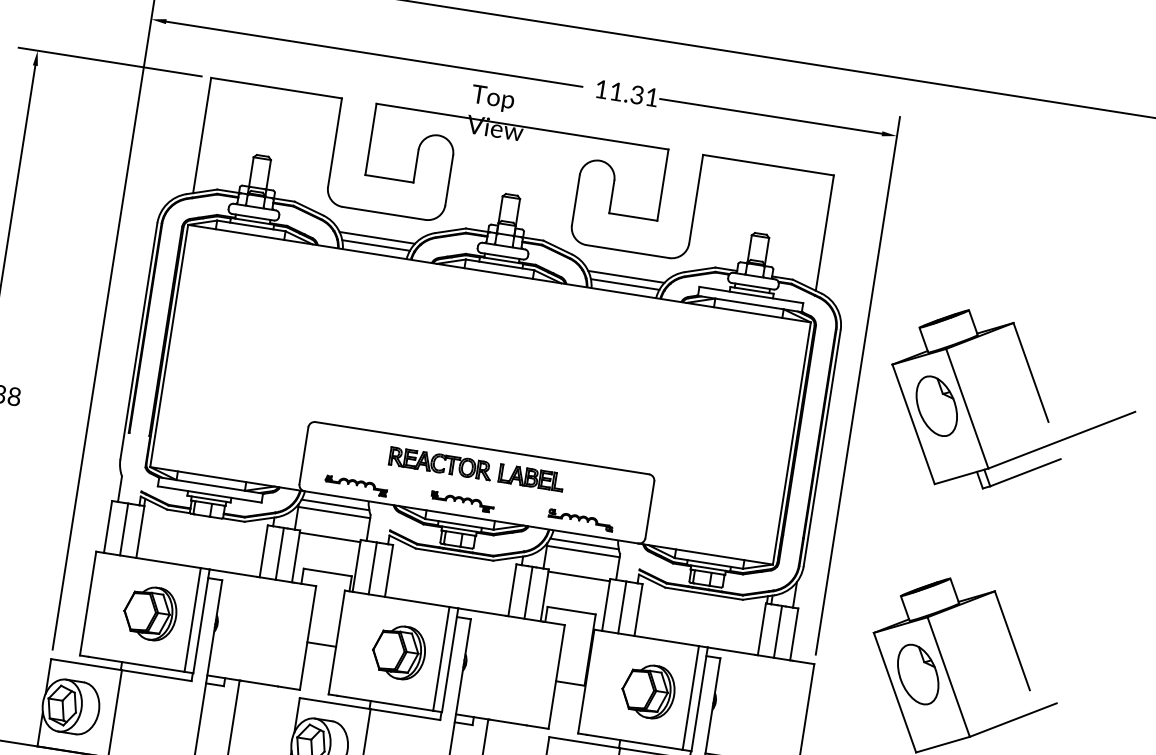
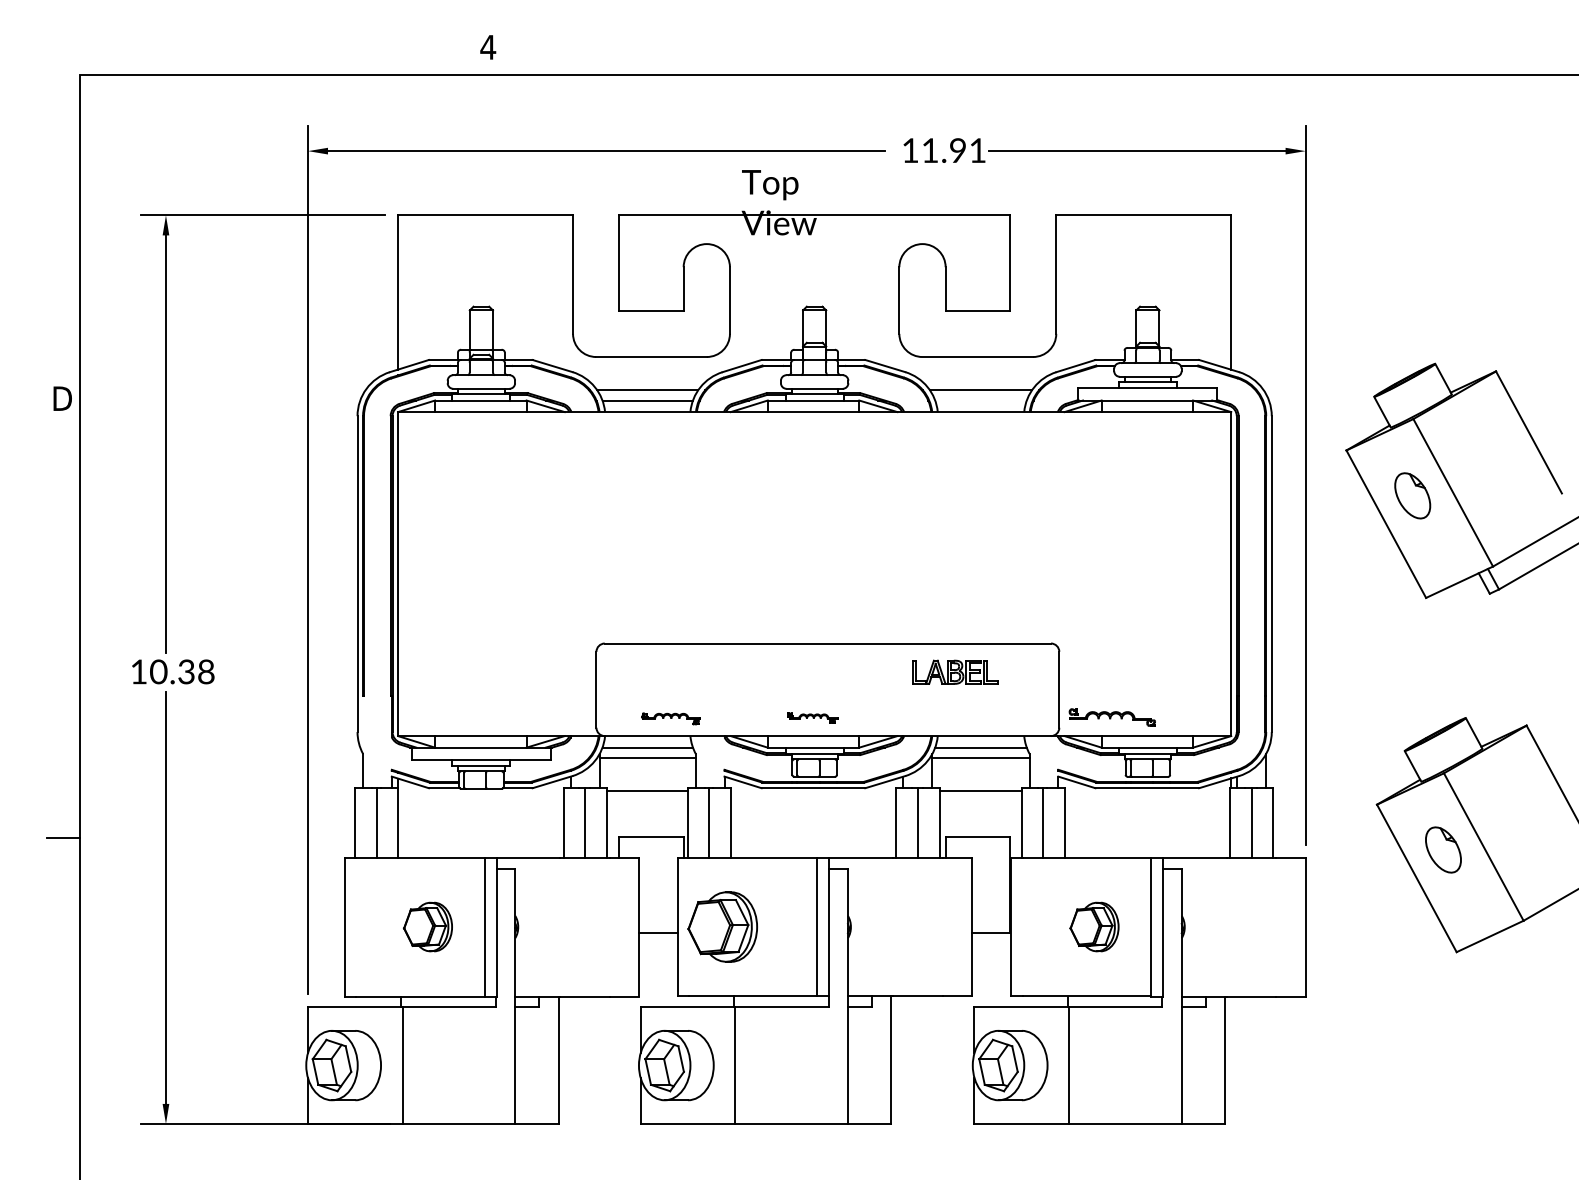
text: (636, 94) -> (957, 150), 11.31 -> 11.91
line: (624, 284) -> (980, 400), removed
part: (936, 405) -> (1412, 495), size x0.6
part: (444, 459) -> (780, 666), removed
part: (531, 477) -> (955, 671), moved
part: (355, 485) -> (670, 718), size x0.7
part: (462, 501) -> (813, 717), size x0.6
part: (580, 520) -> (1111, 717), moved
part: (149, 612) -> (427, 926), size x0.7
part: (398, 651) -> (722, 926), moved
part: (918, 674) -> (1443, 849), size x0.6
part: (648, 690) -> (1094, 926), size x0.7

